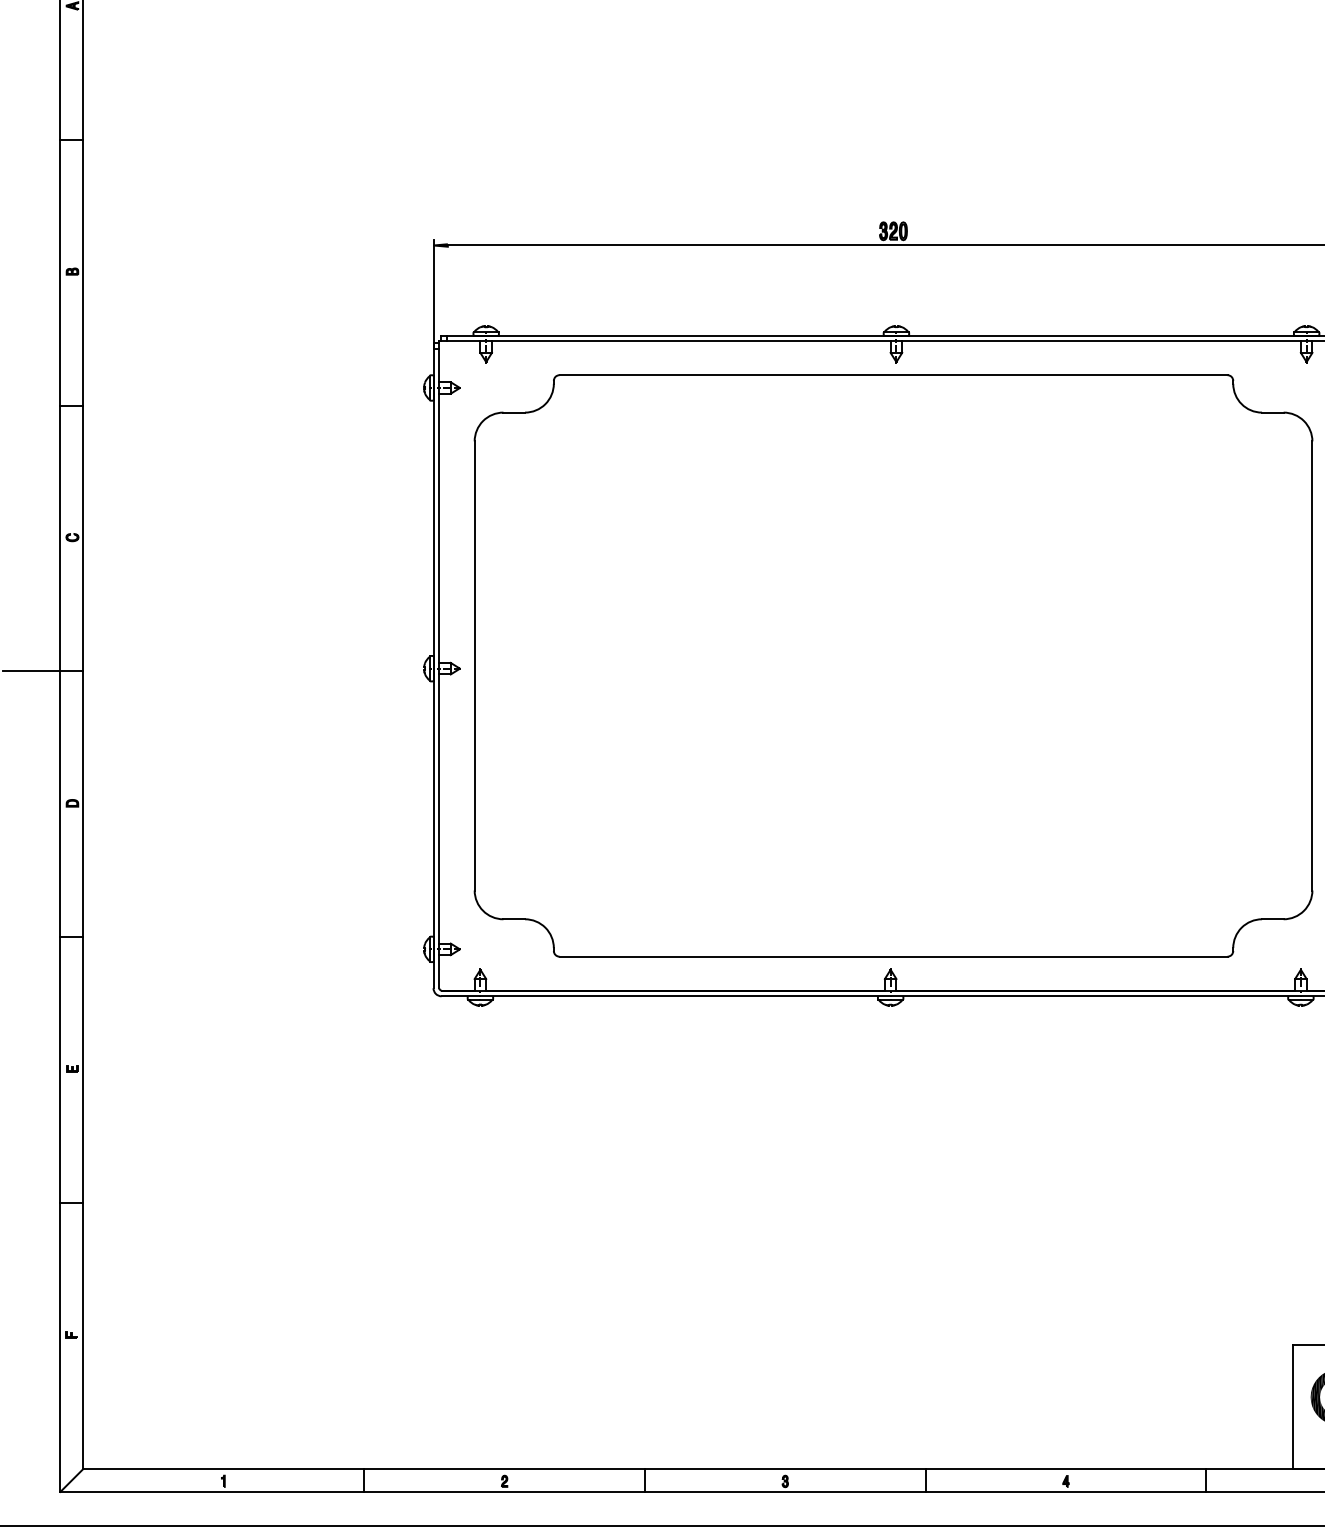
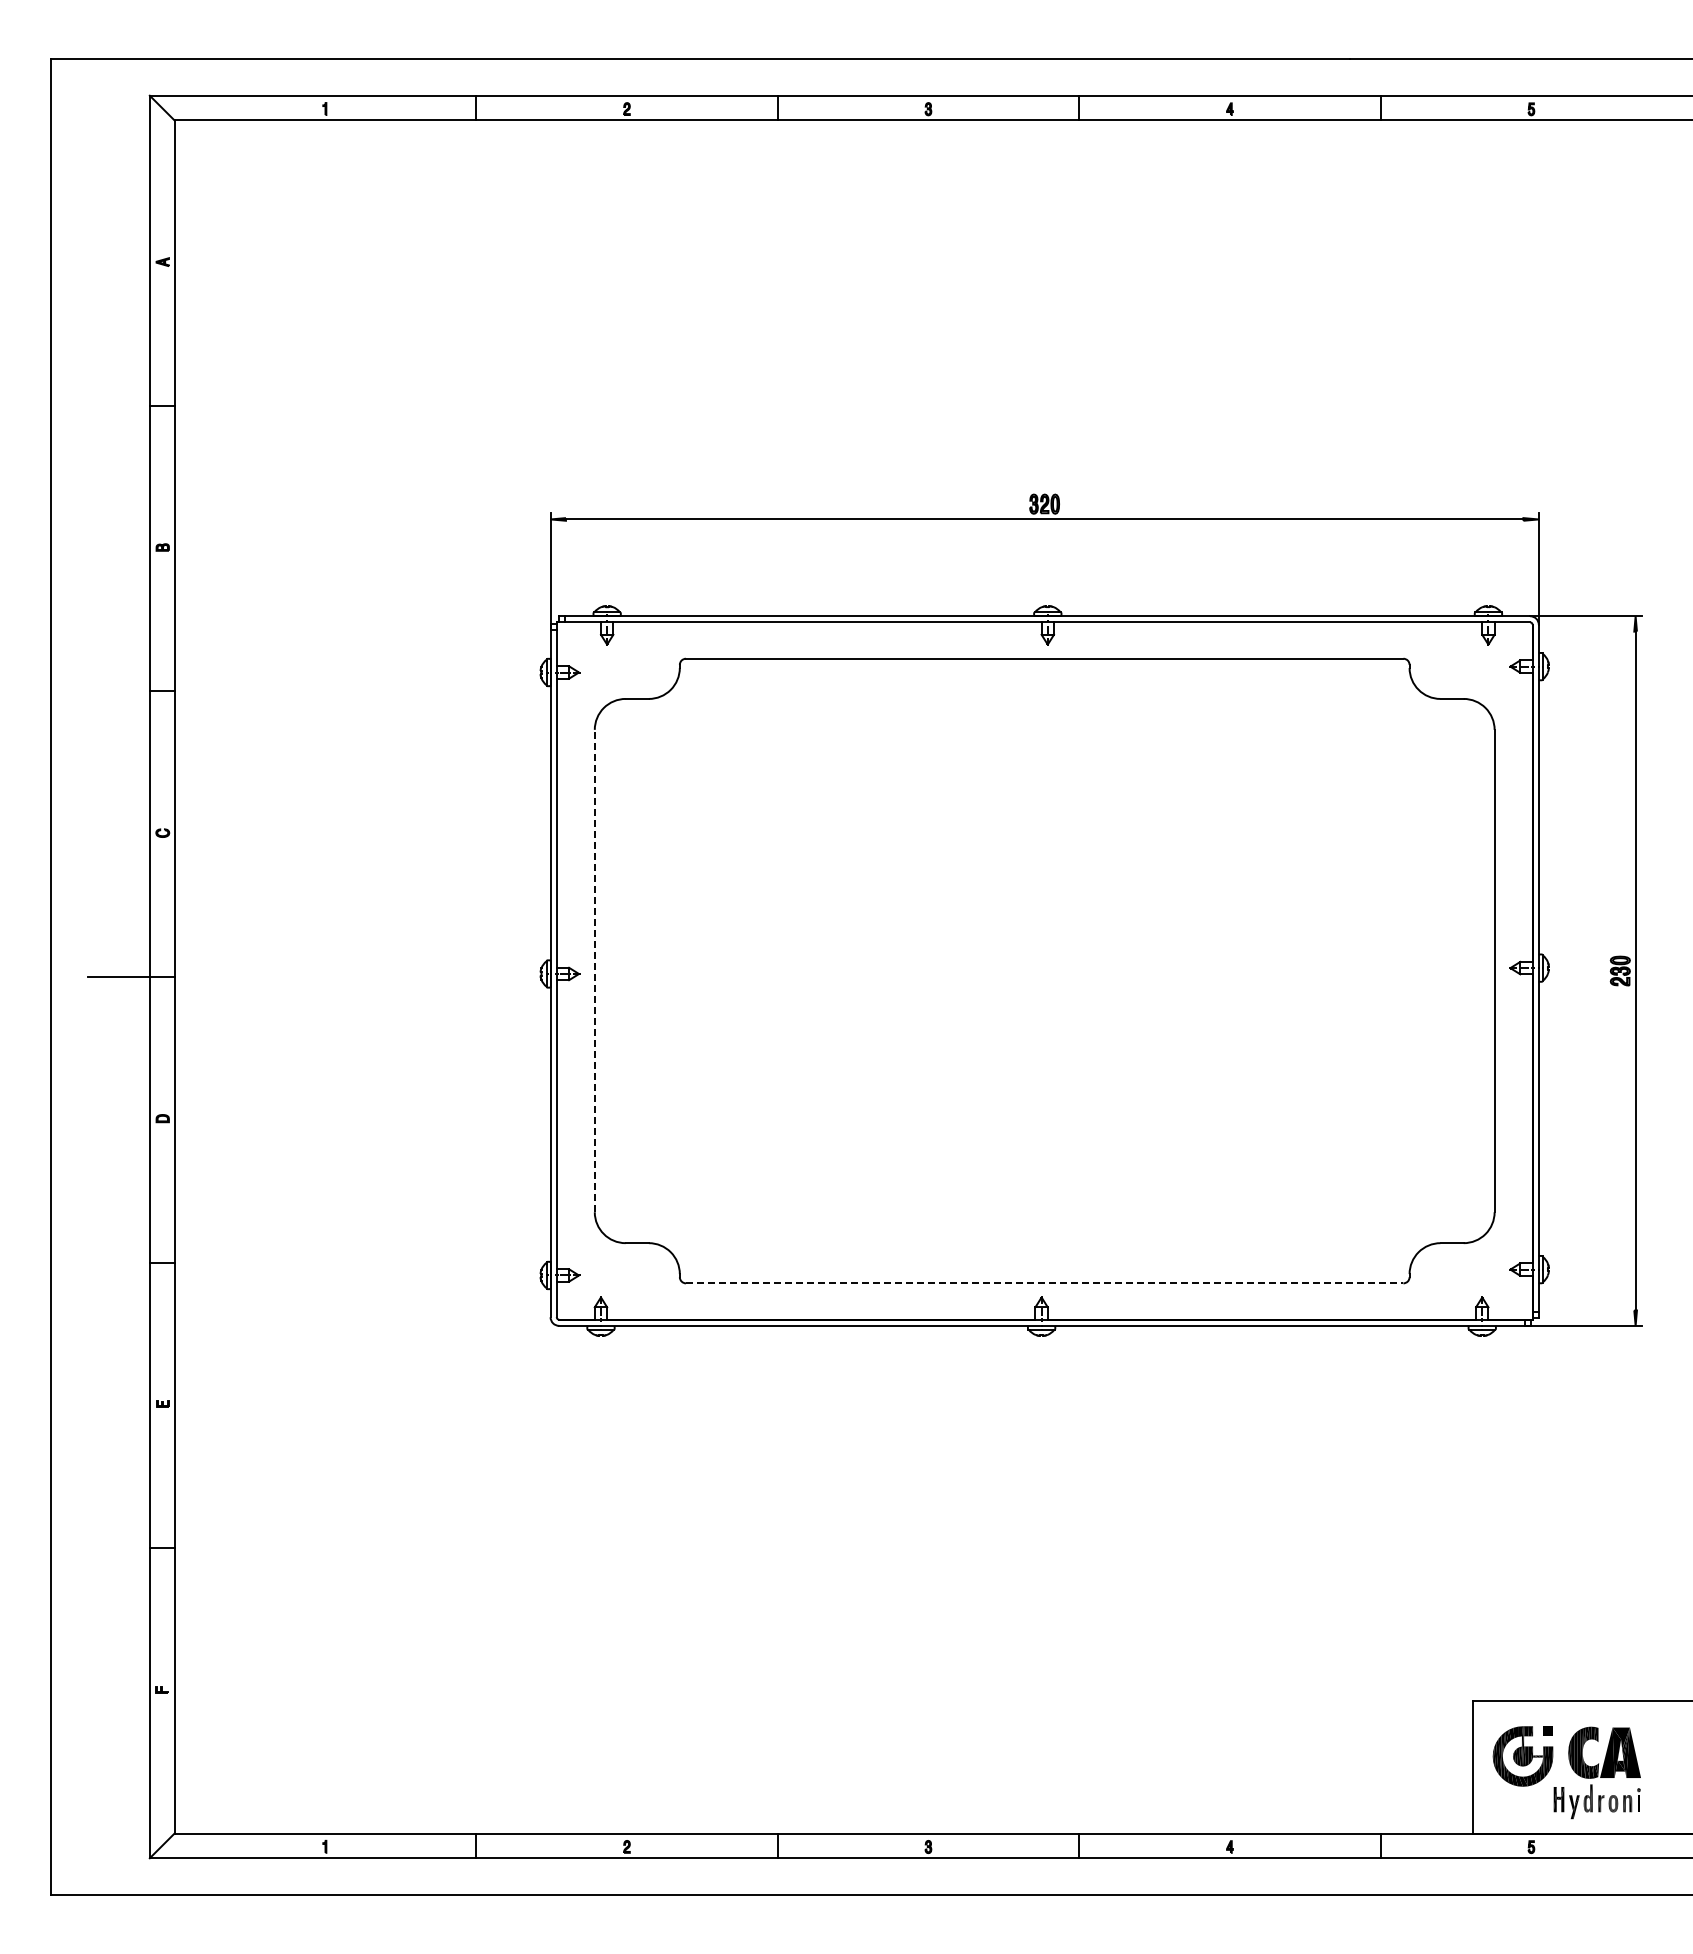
line: (474, 665) -> (594, 970), solid -> dashed
line: (893, 956) -> (1044, 1283), solid -> dashed

